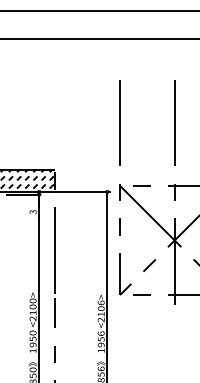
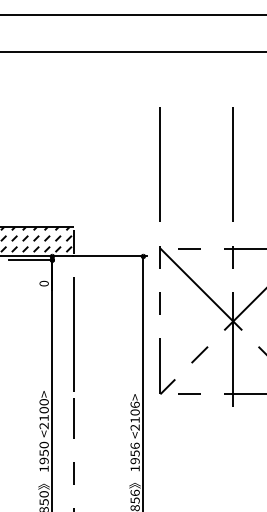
text: (32, 212) -> (43, 283), 3 -> 0

